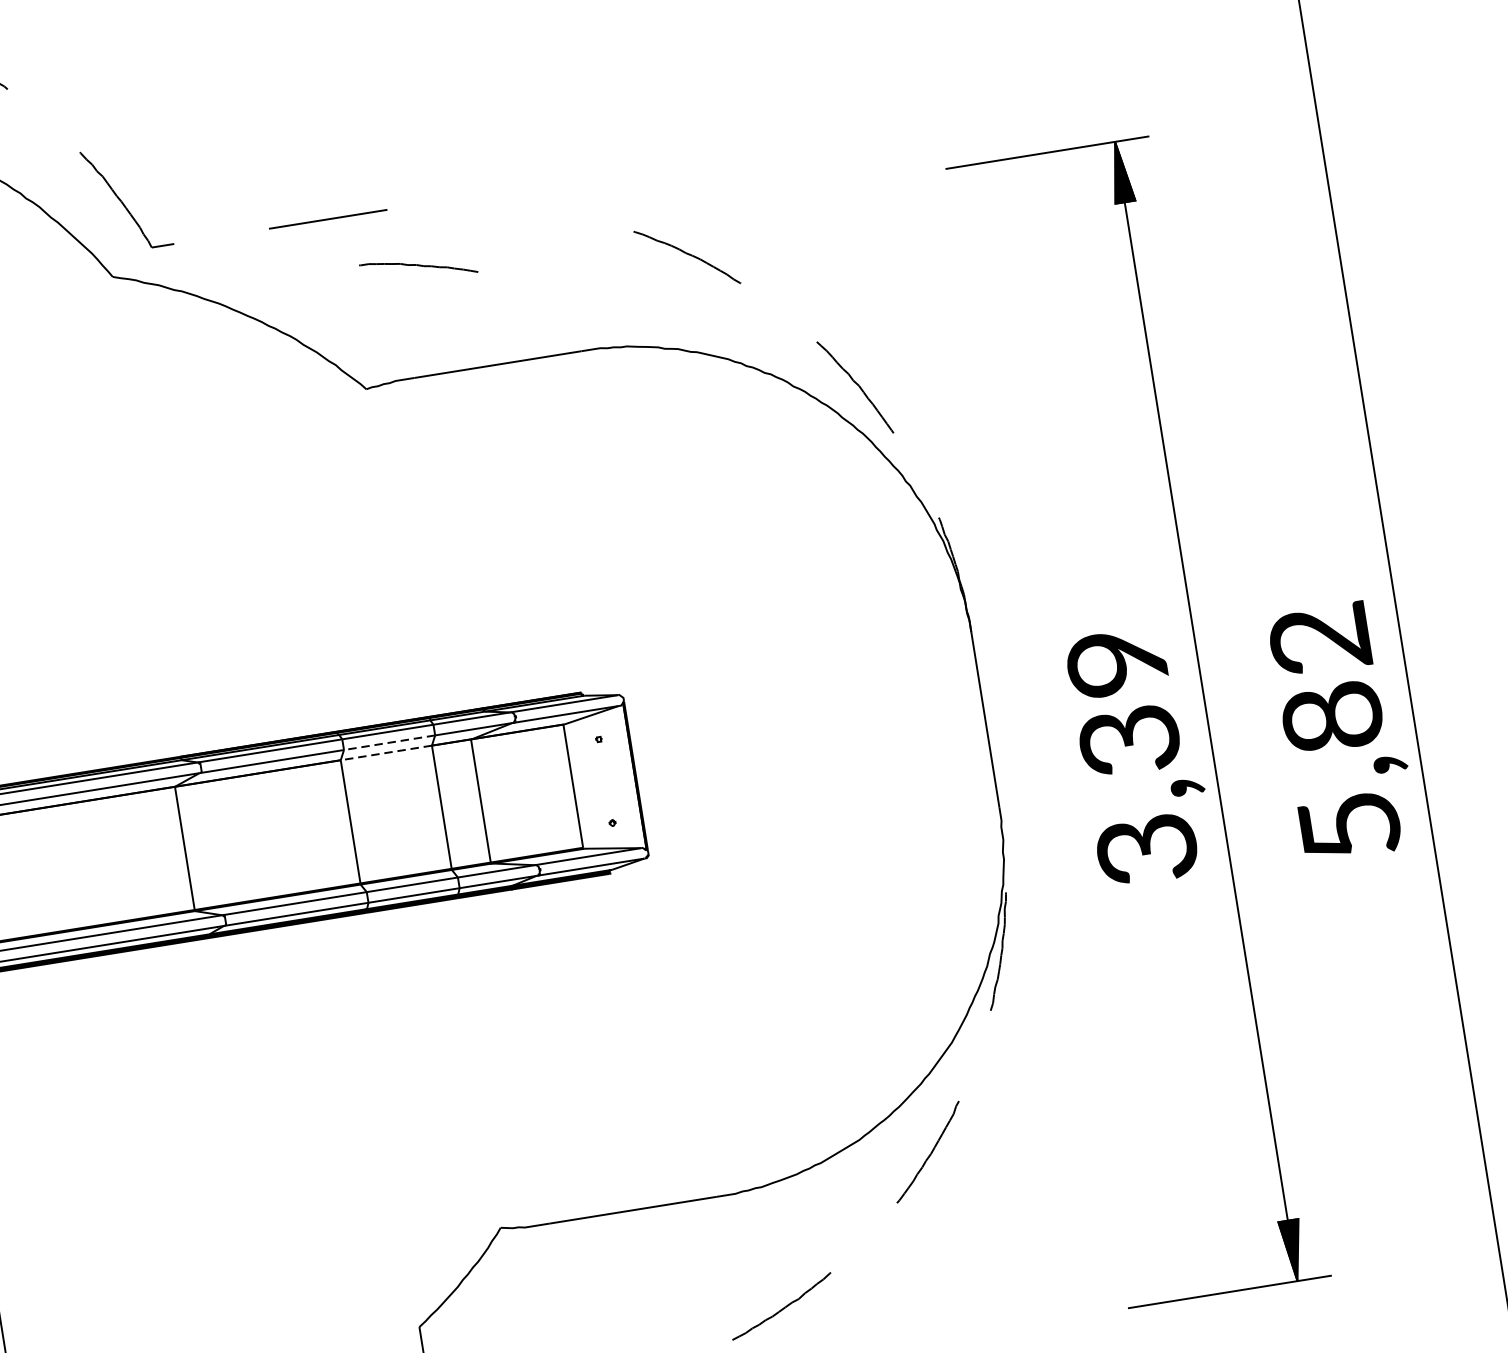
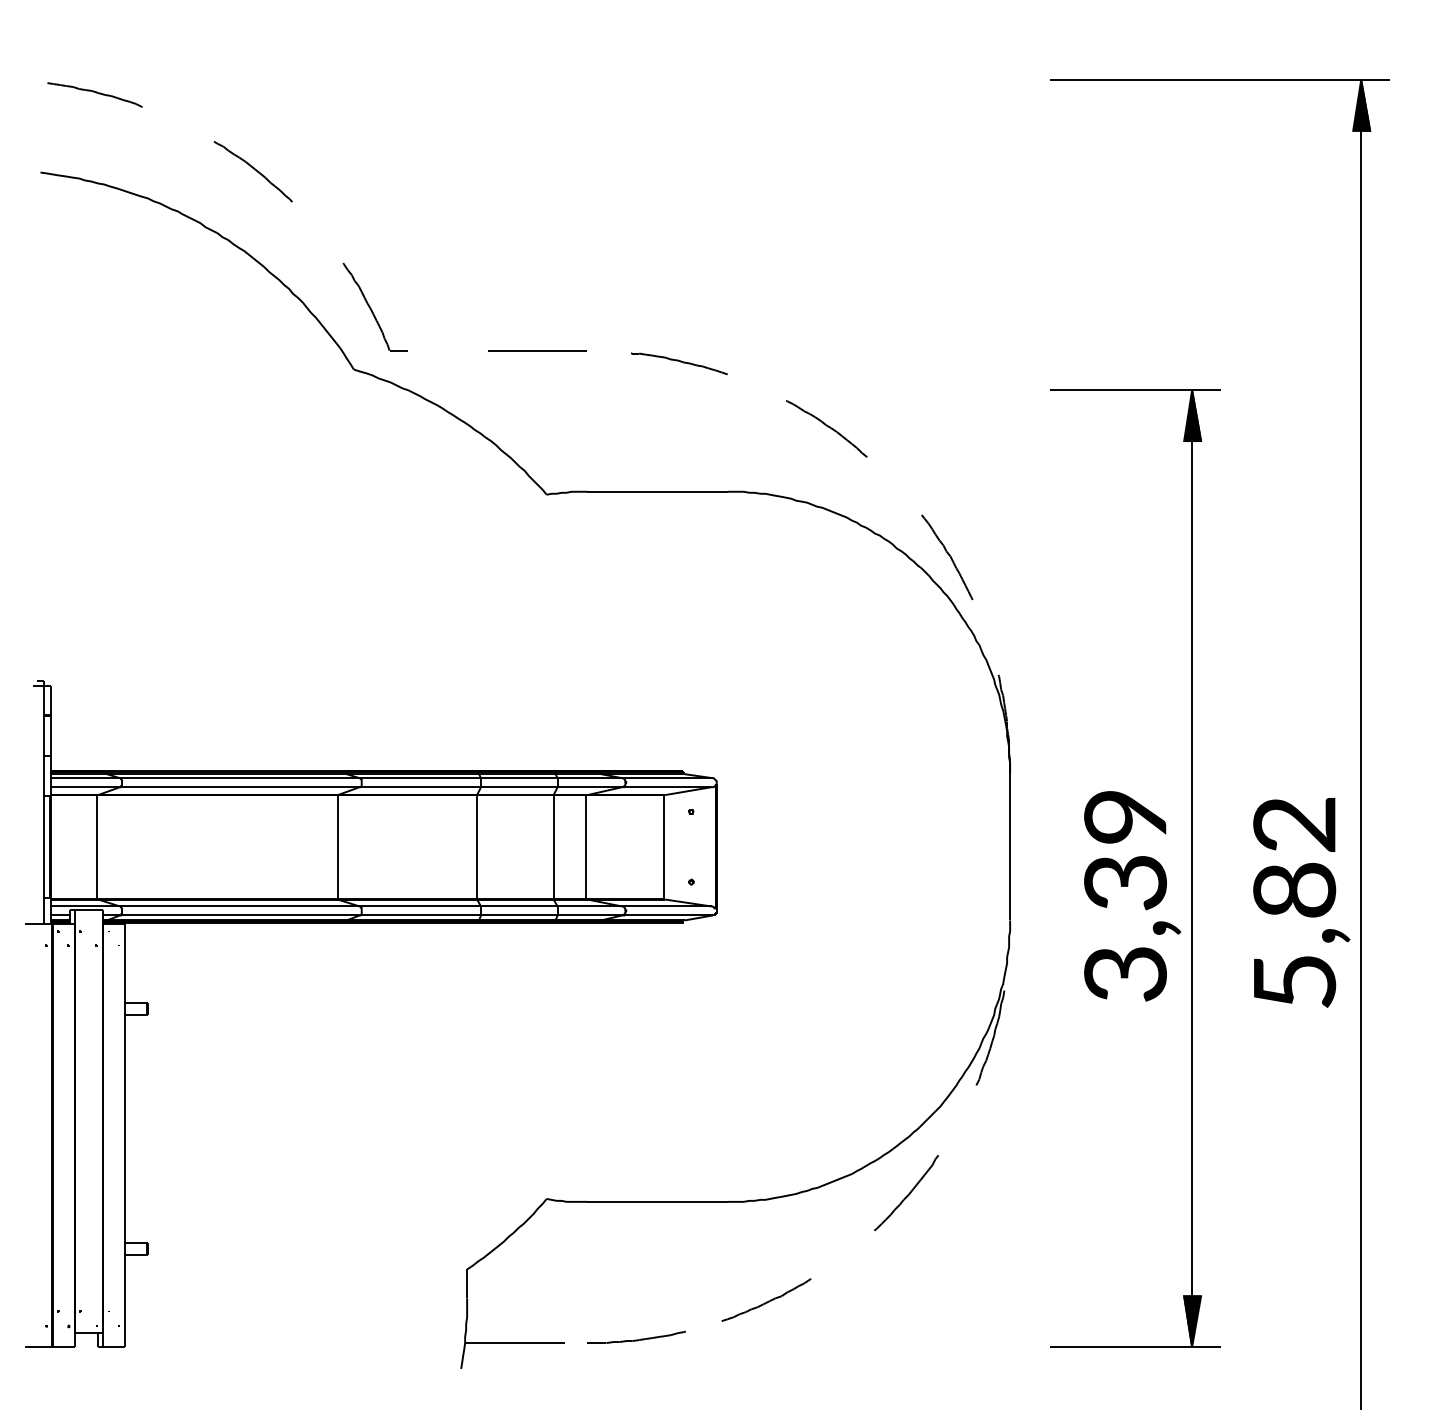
curve: (419, 266) -> (680, 362), moved
line: (388, 743) -> (518, 787), dashed -> solid
line: (385, 753) -> (514, 795), dashed -> solid

